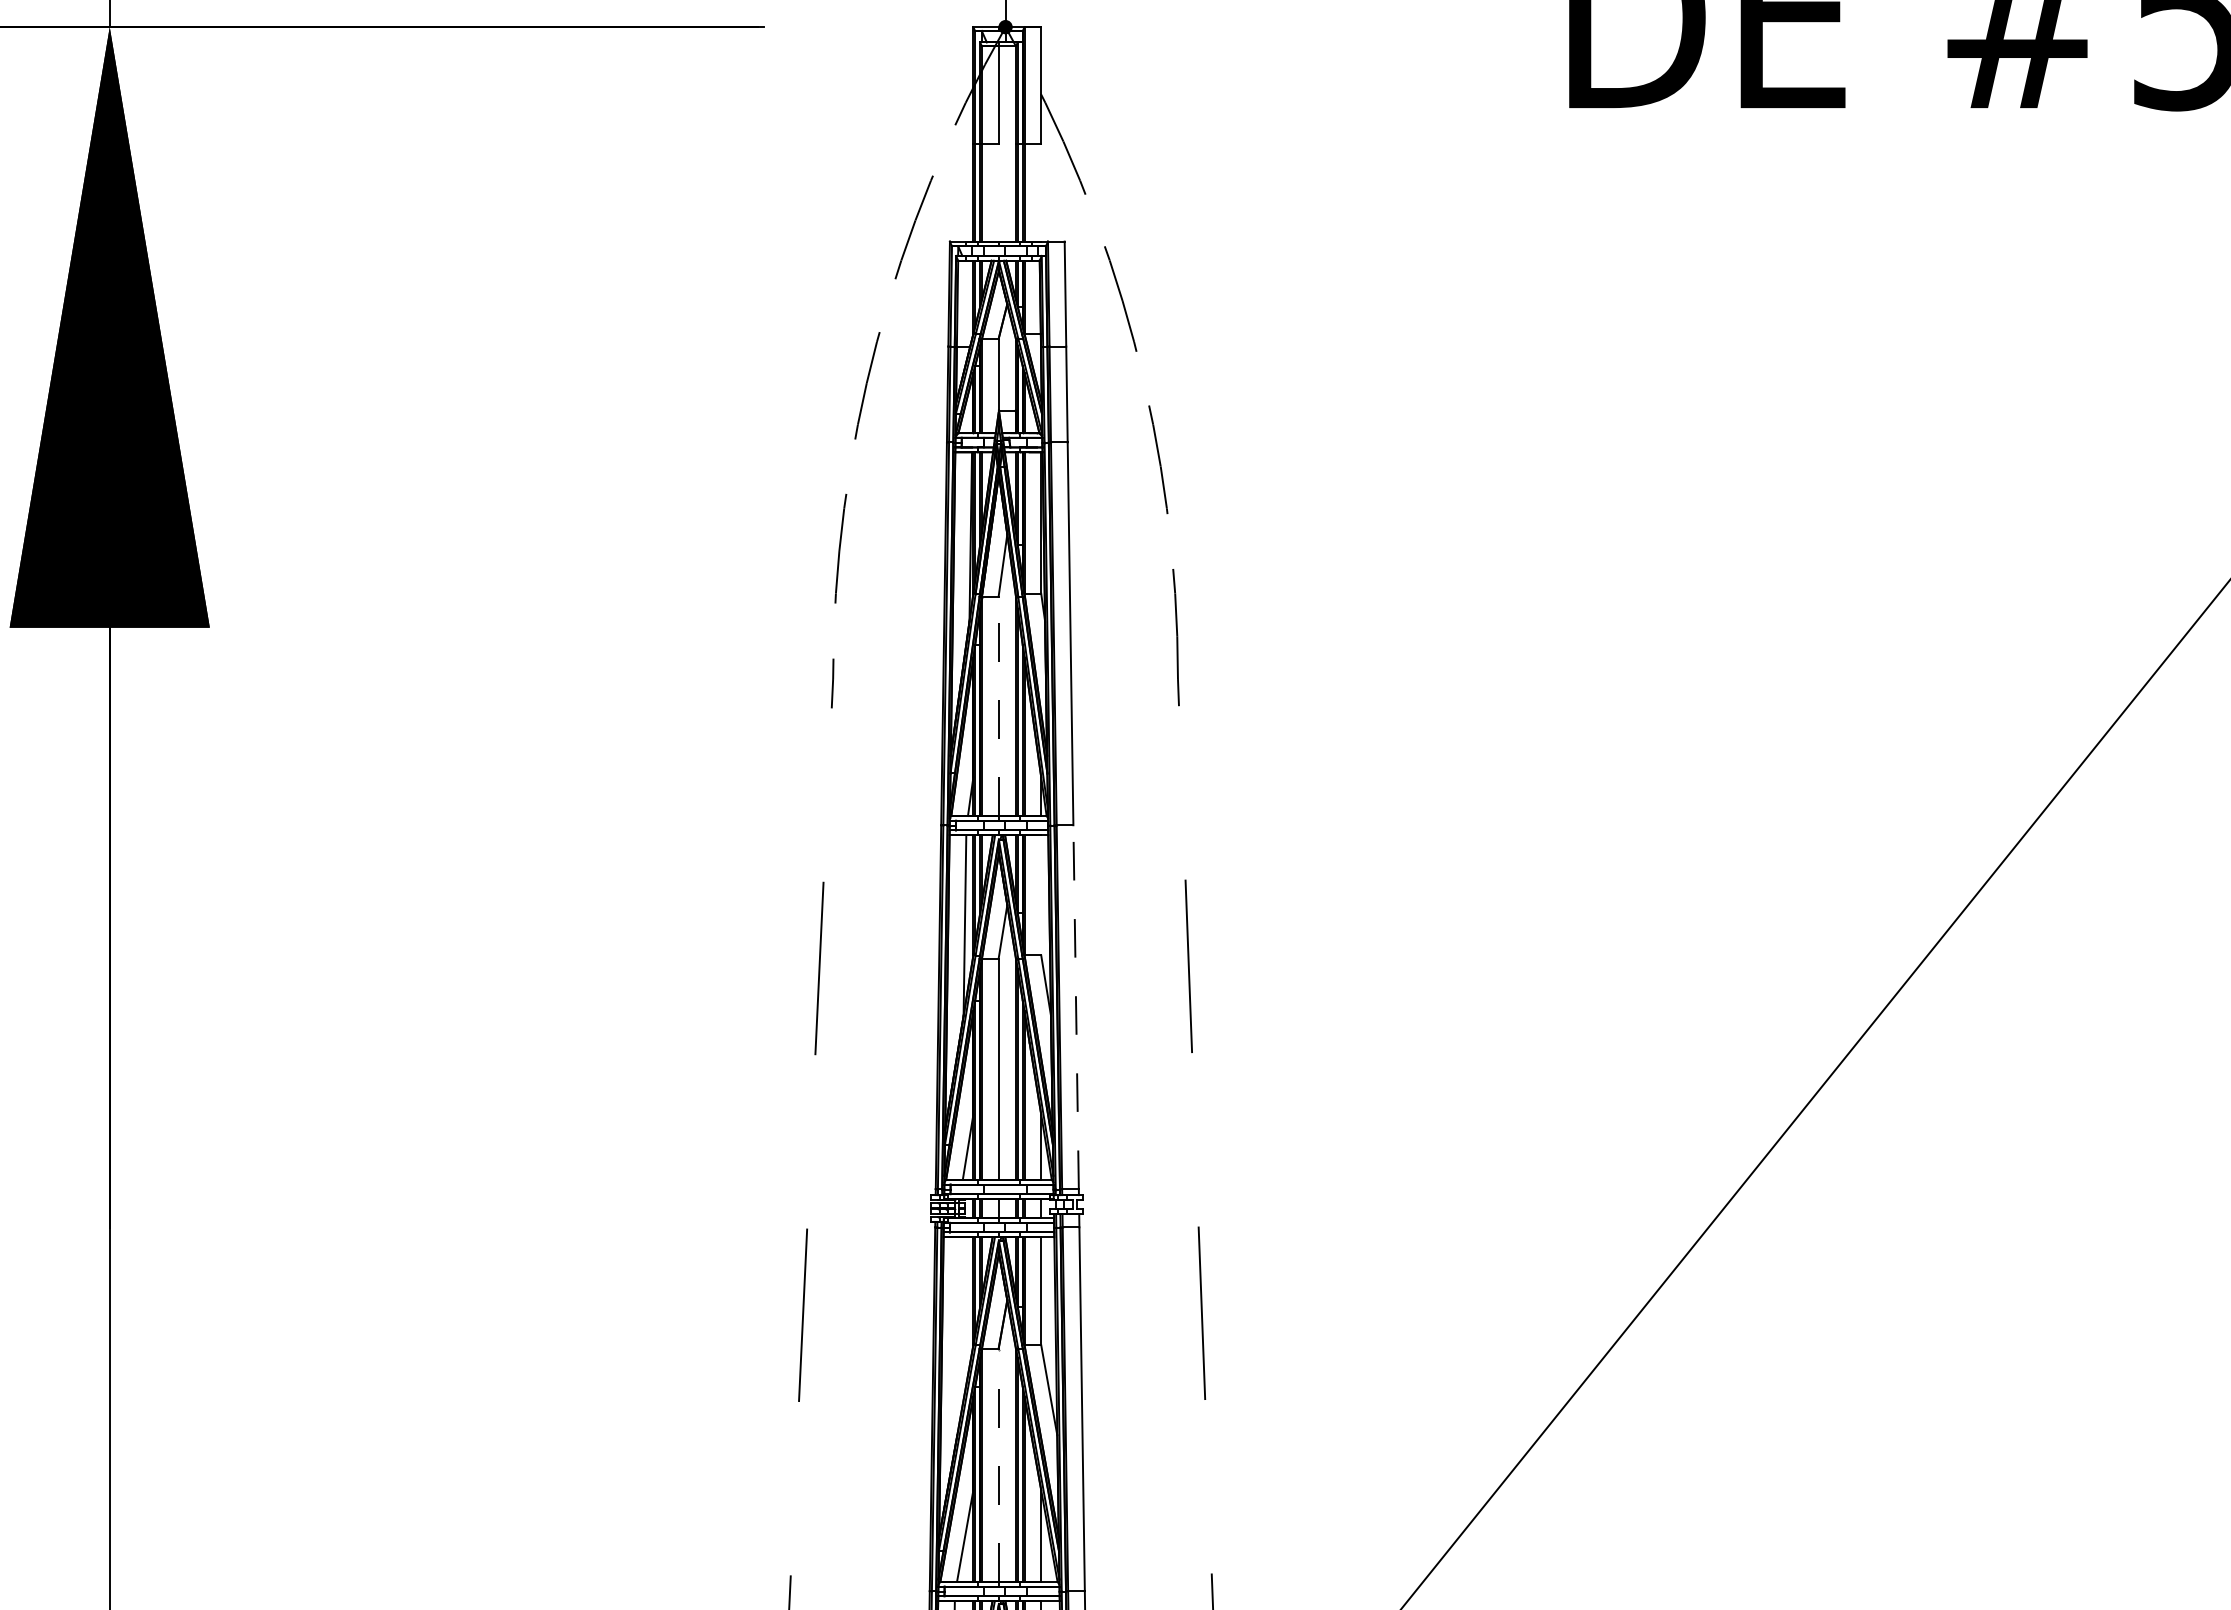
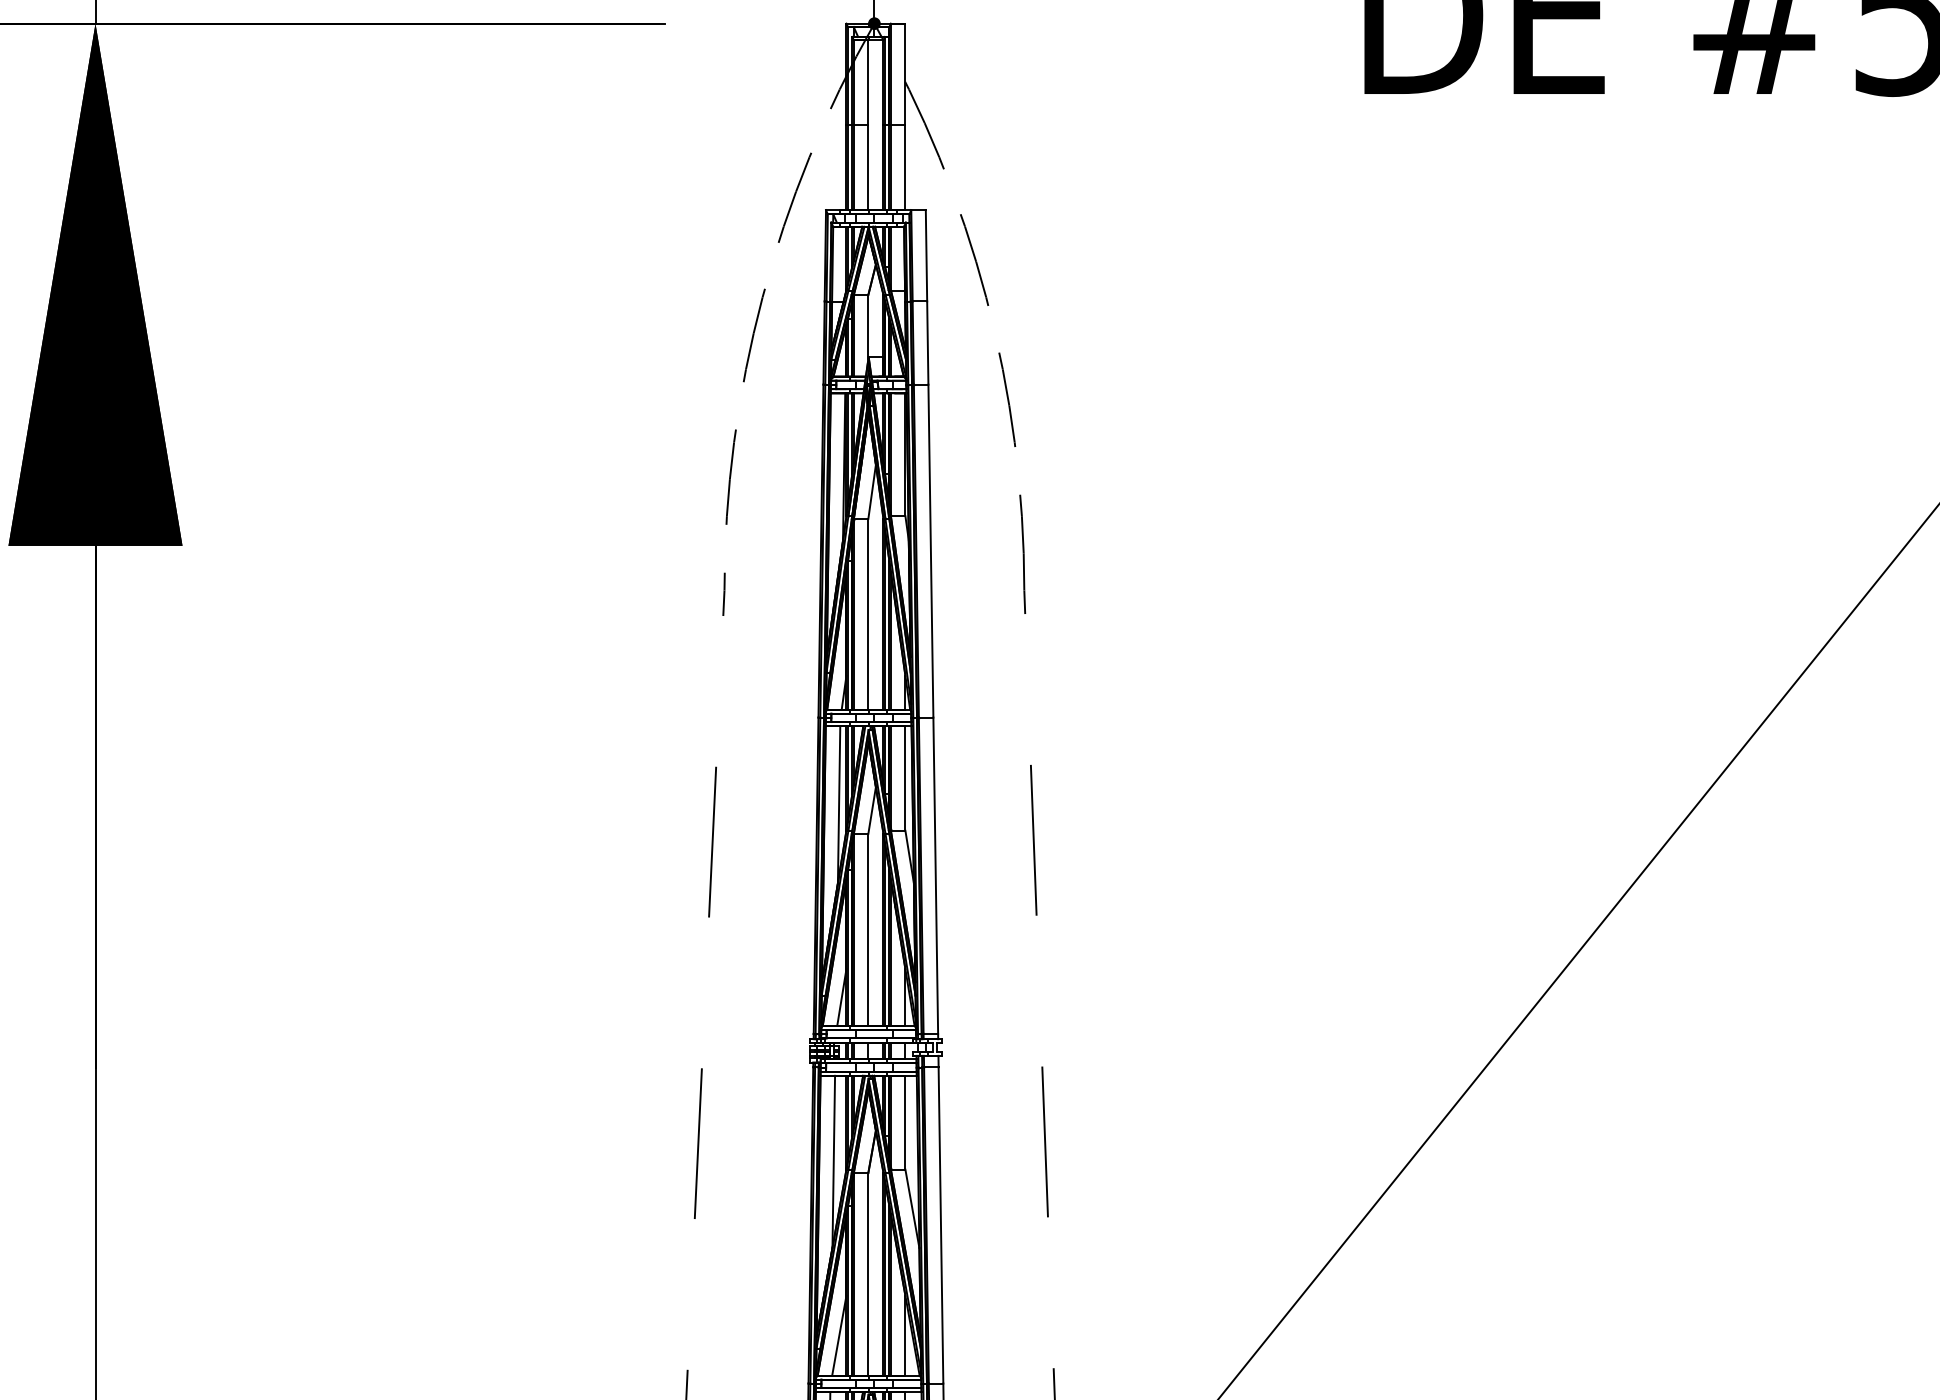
line: (998, 192) -> (868, 167), added
line: (1041, 192) -> (905, 167), added
line: (998, 706) -> (868, 614), dashed -> solid
line: (1041, 895) -> (905, 778), added
line: (1076, 1007) -> (936, 876), dashed -> solid
line: (958, 1336) -> (833, 1162), added
line: (998, 1464) -> (868, 1273), dashed -> solid

